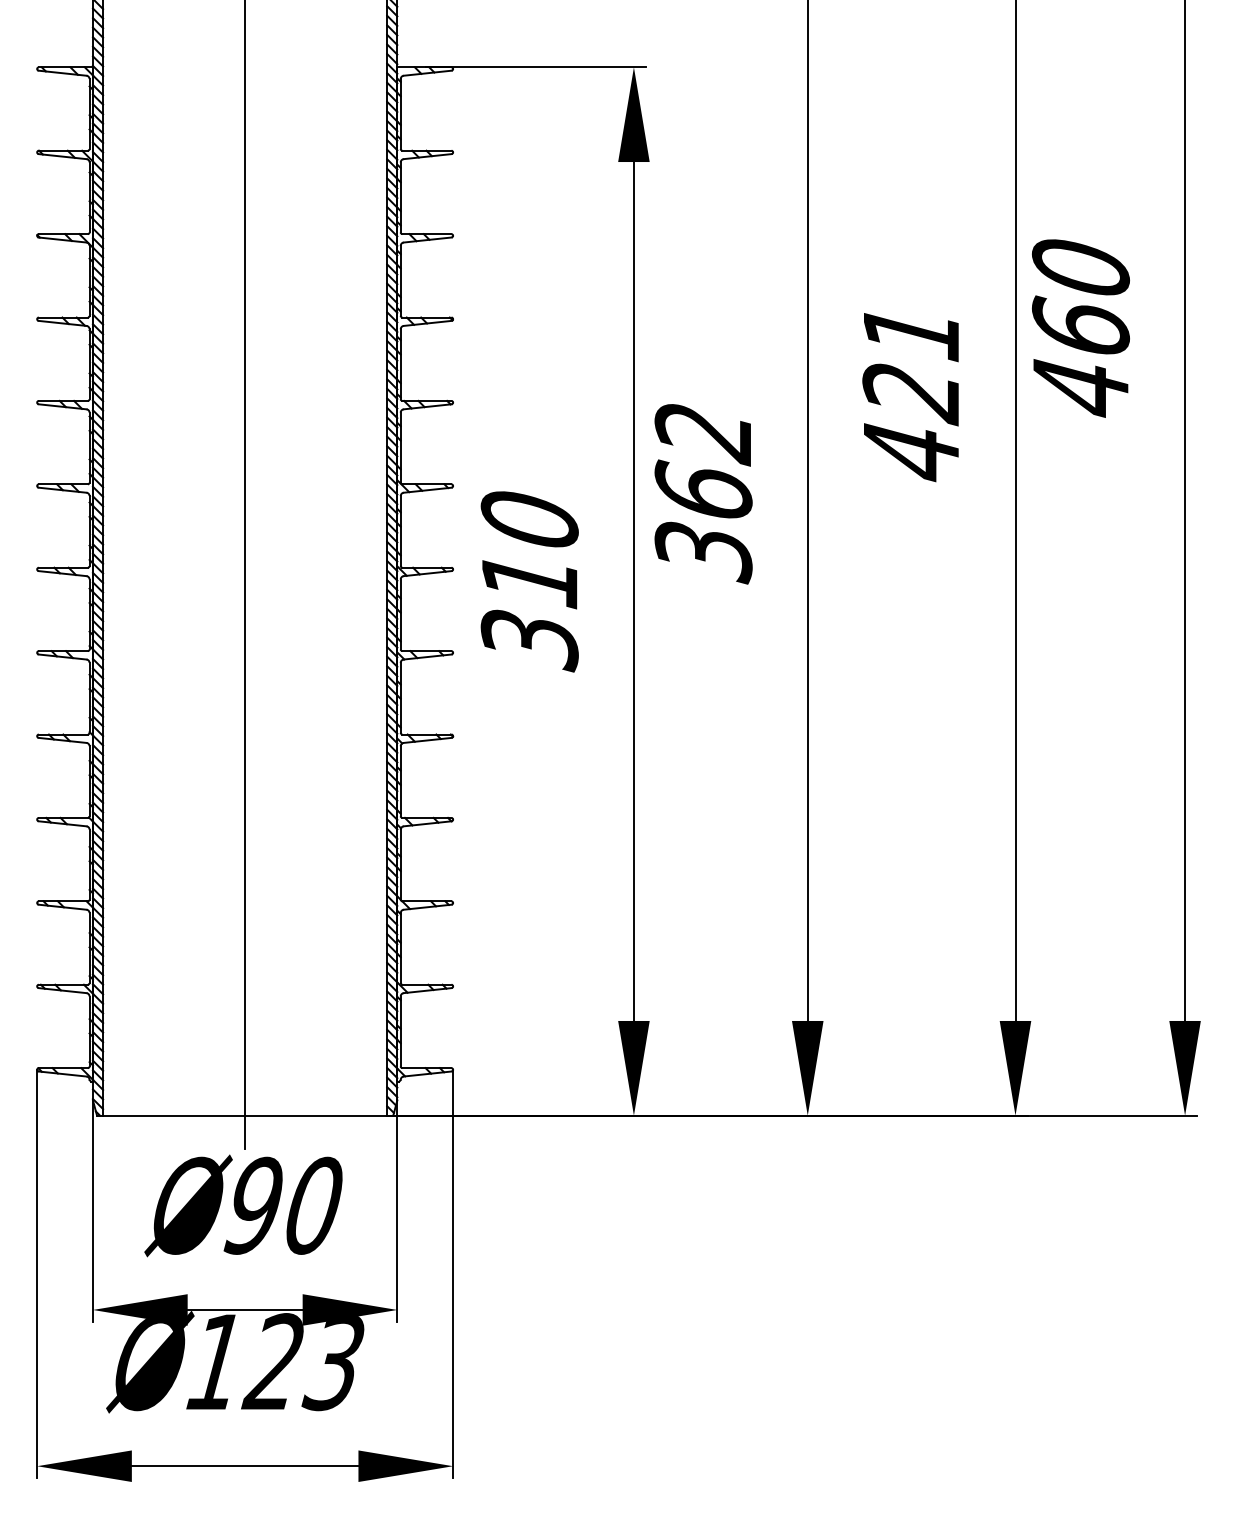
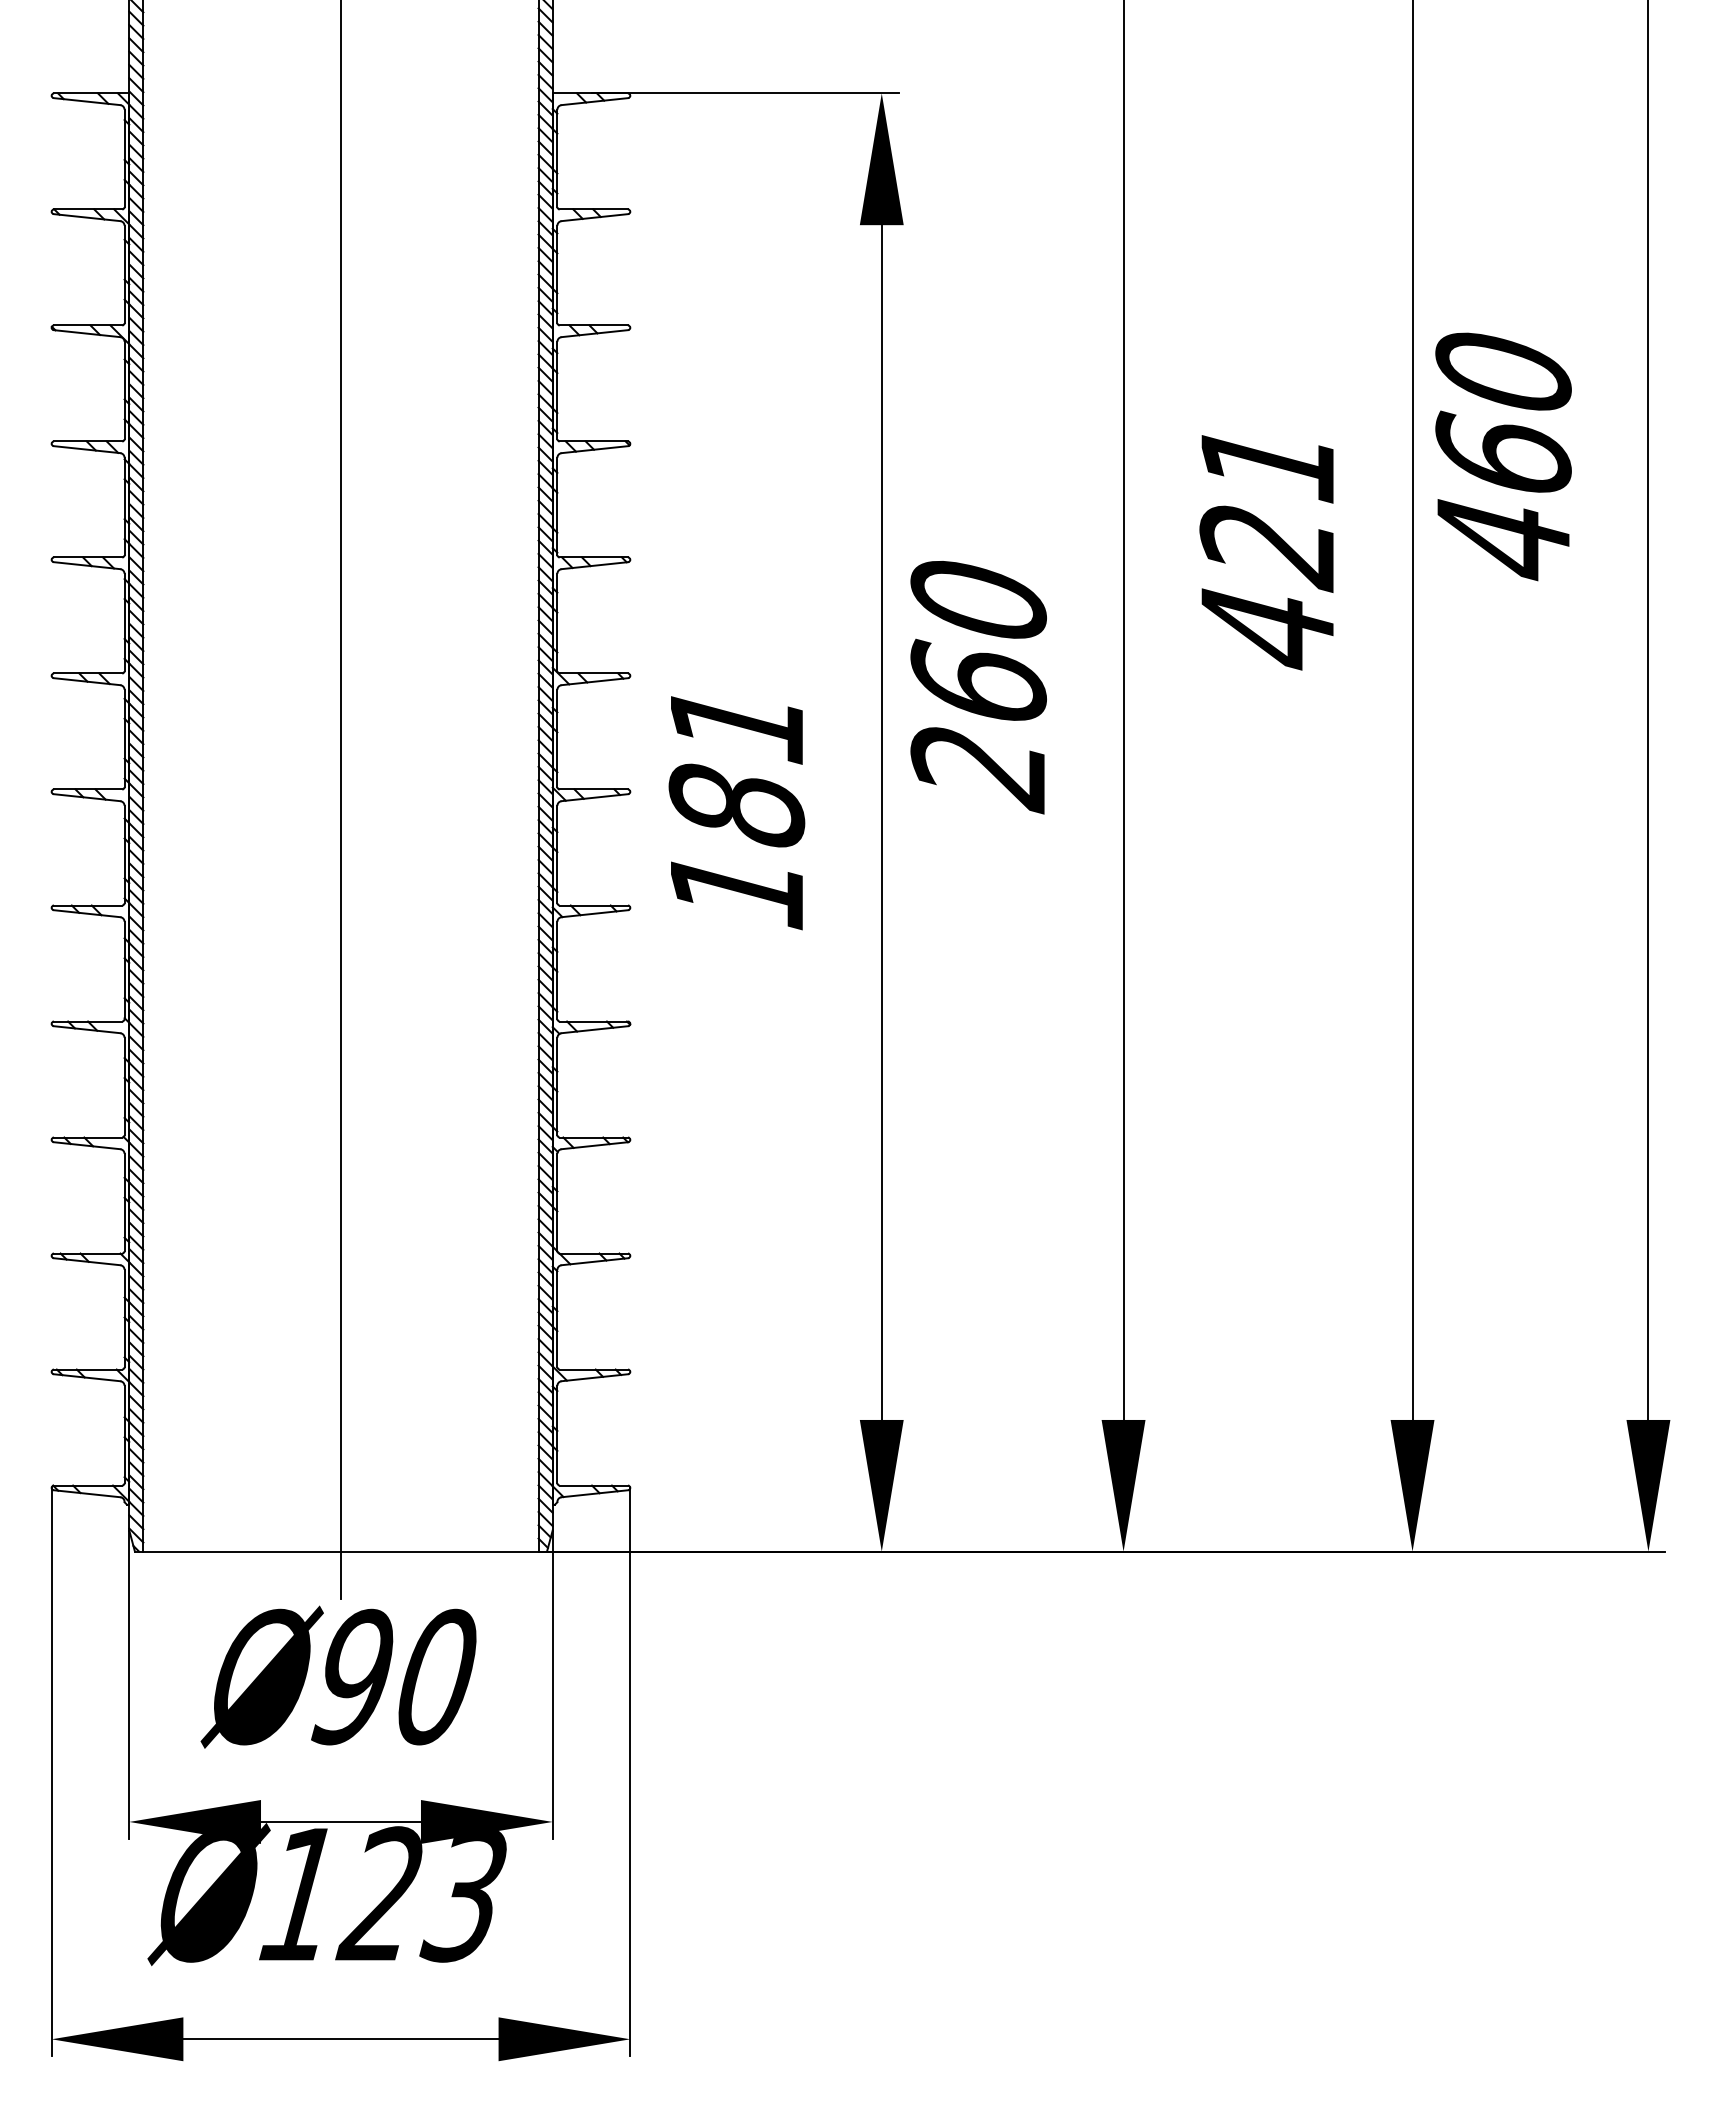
text: (703, 494) -> (978, 687), 362 -> 260
text: (529, 582) -> (736, 809), 310 -> 181

